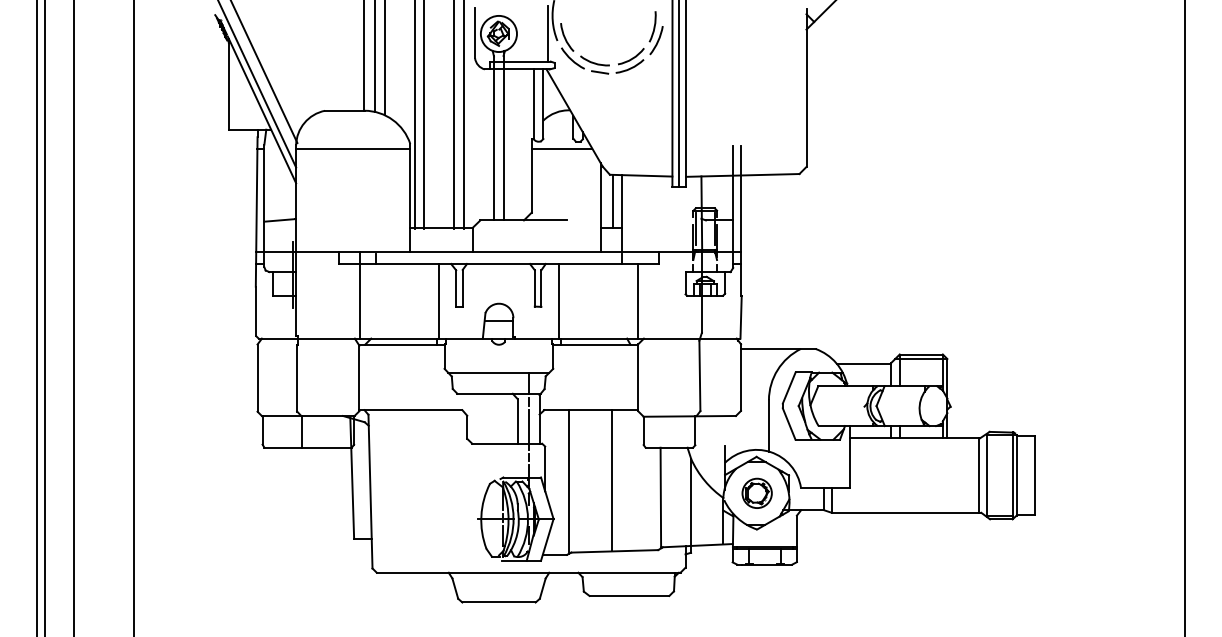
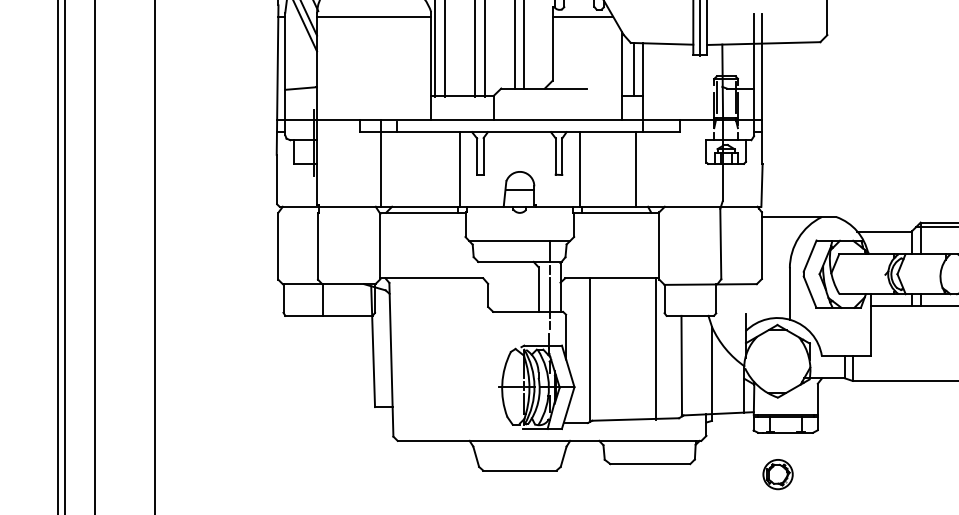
line: (637, 301) -> (635, 169), moved
line: (611, 480) -> (655, 348), moved
part: (756, 492) -> (777, 473), moved

